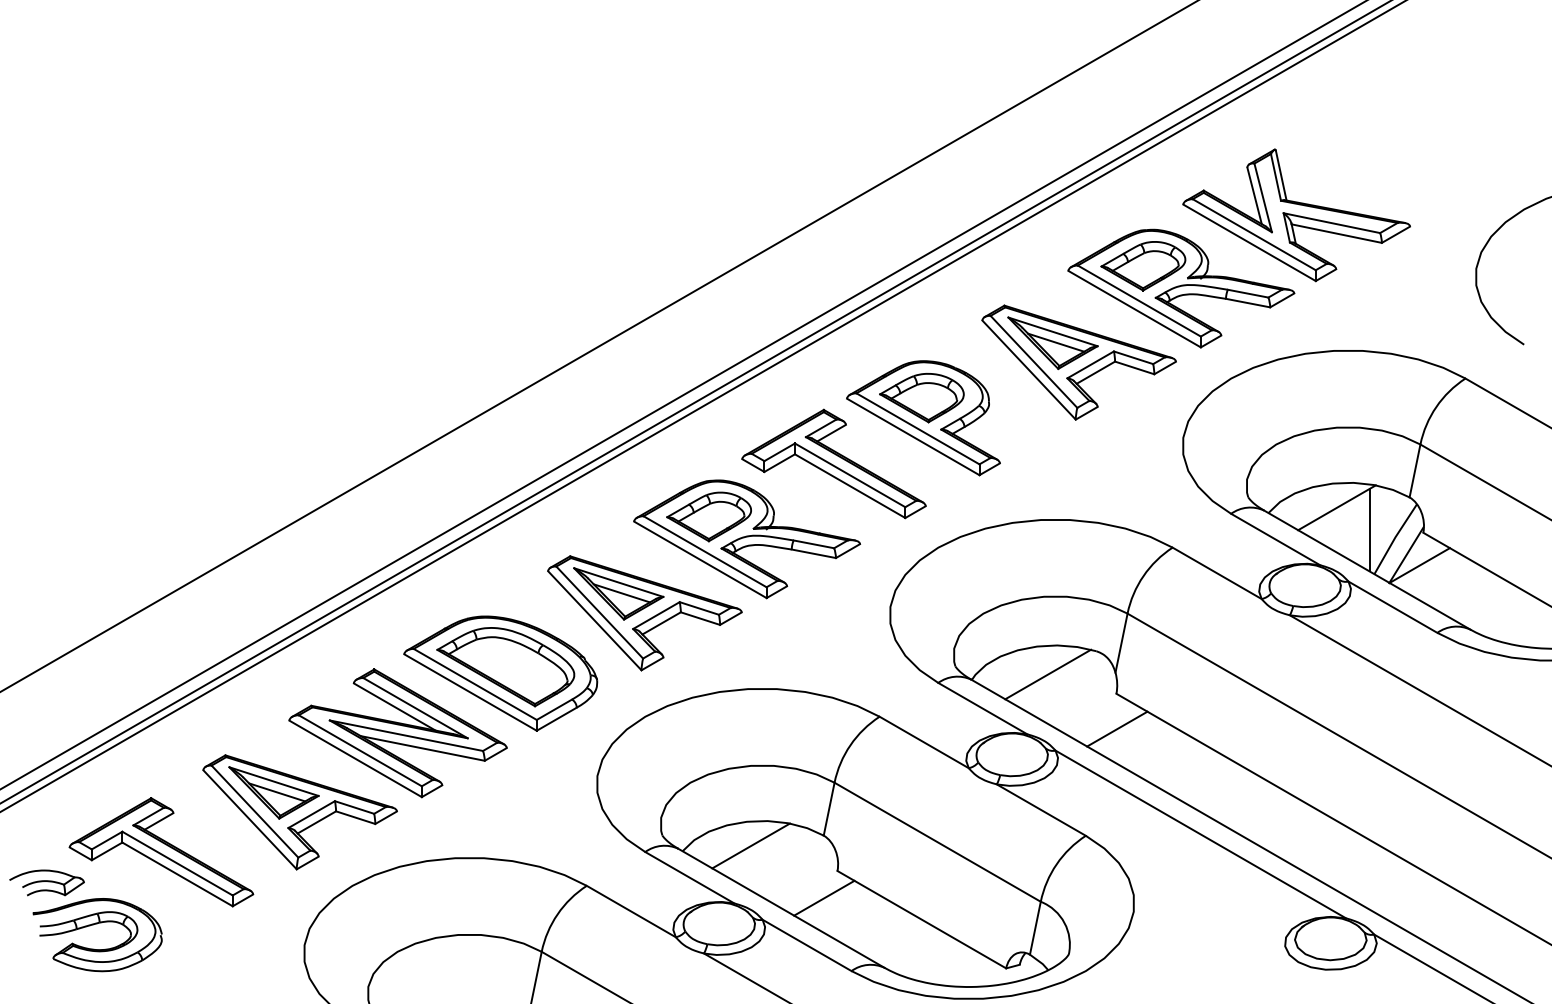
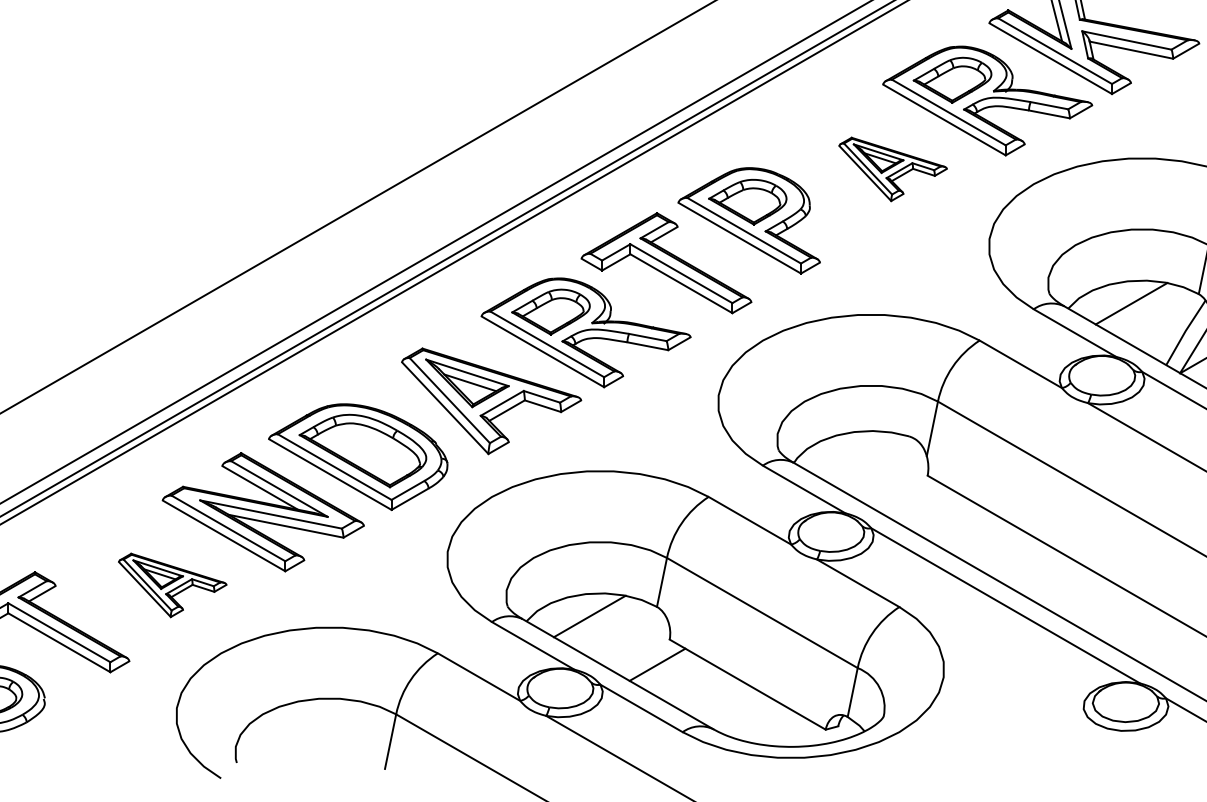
part: (1078, 362) -> (892, 169), size x0.6
line: (1369, 529) -> (1161, 323), removed
line: (1048, 674) -> (864, 457), removed
line: (1117, 728) -> (928, 507), removed
part: (299, 812) -> (172, 585), size x0.6

